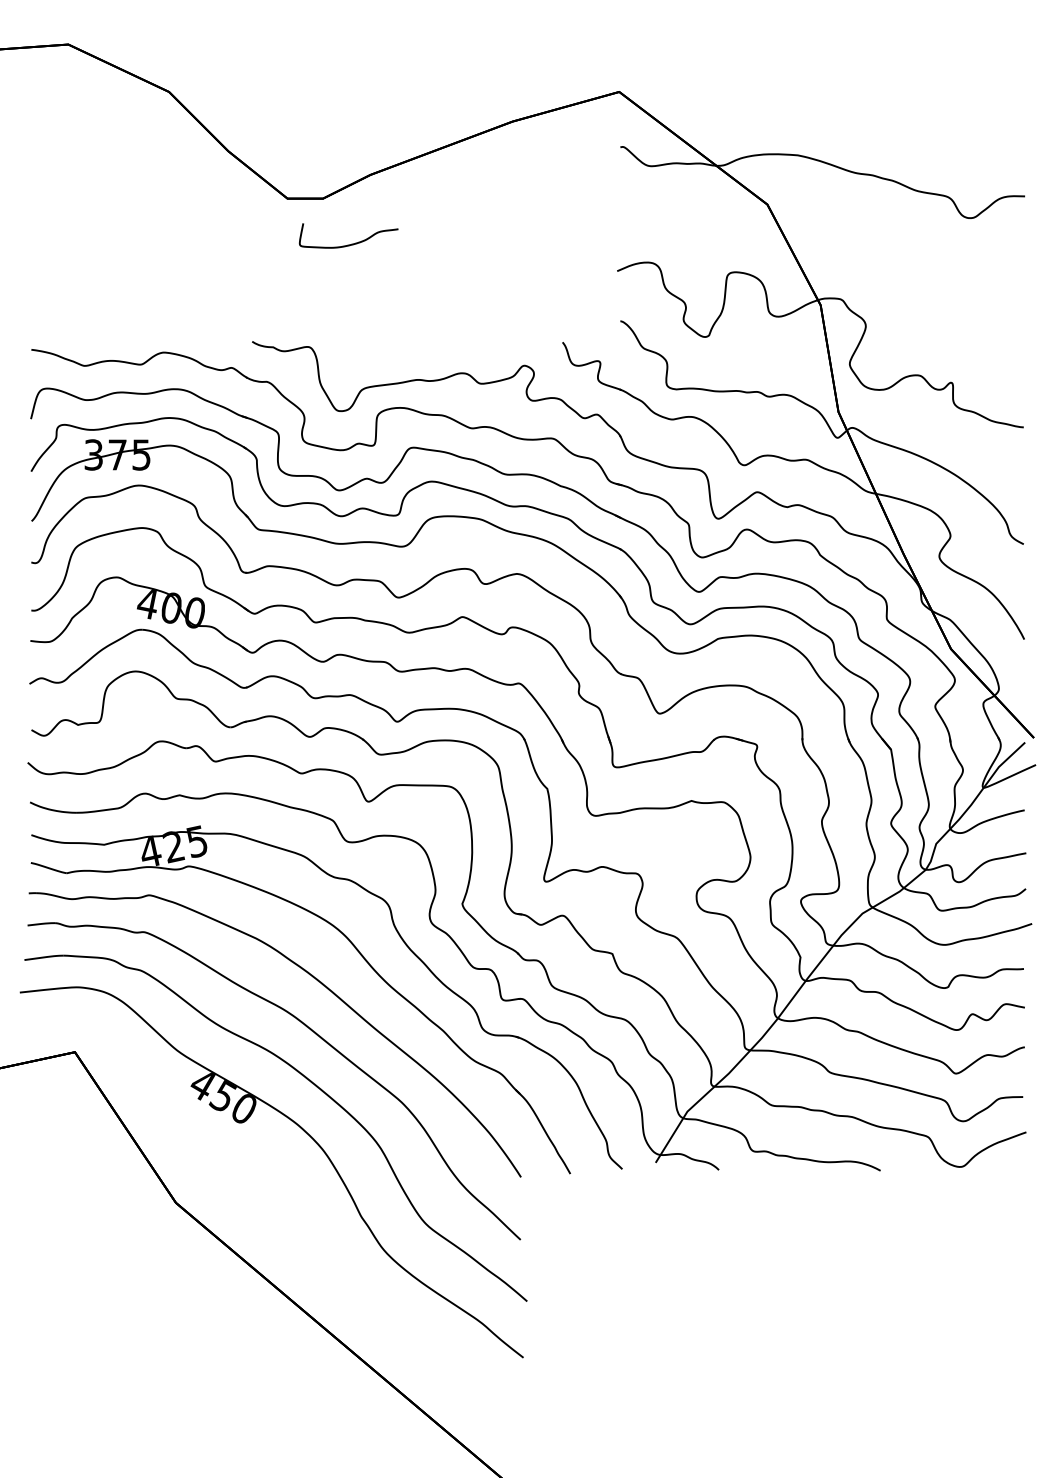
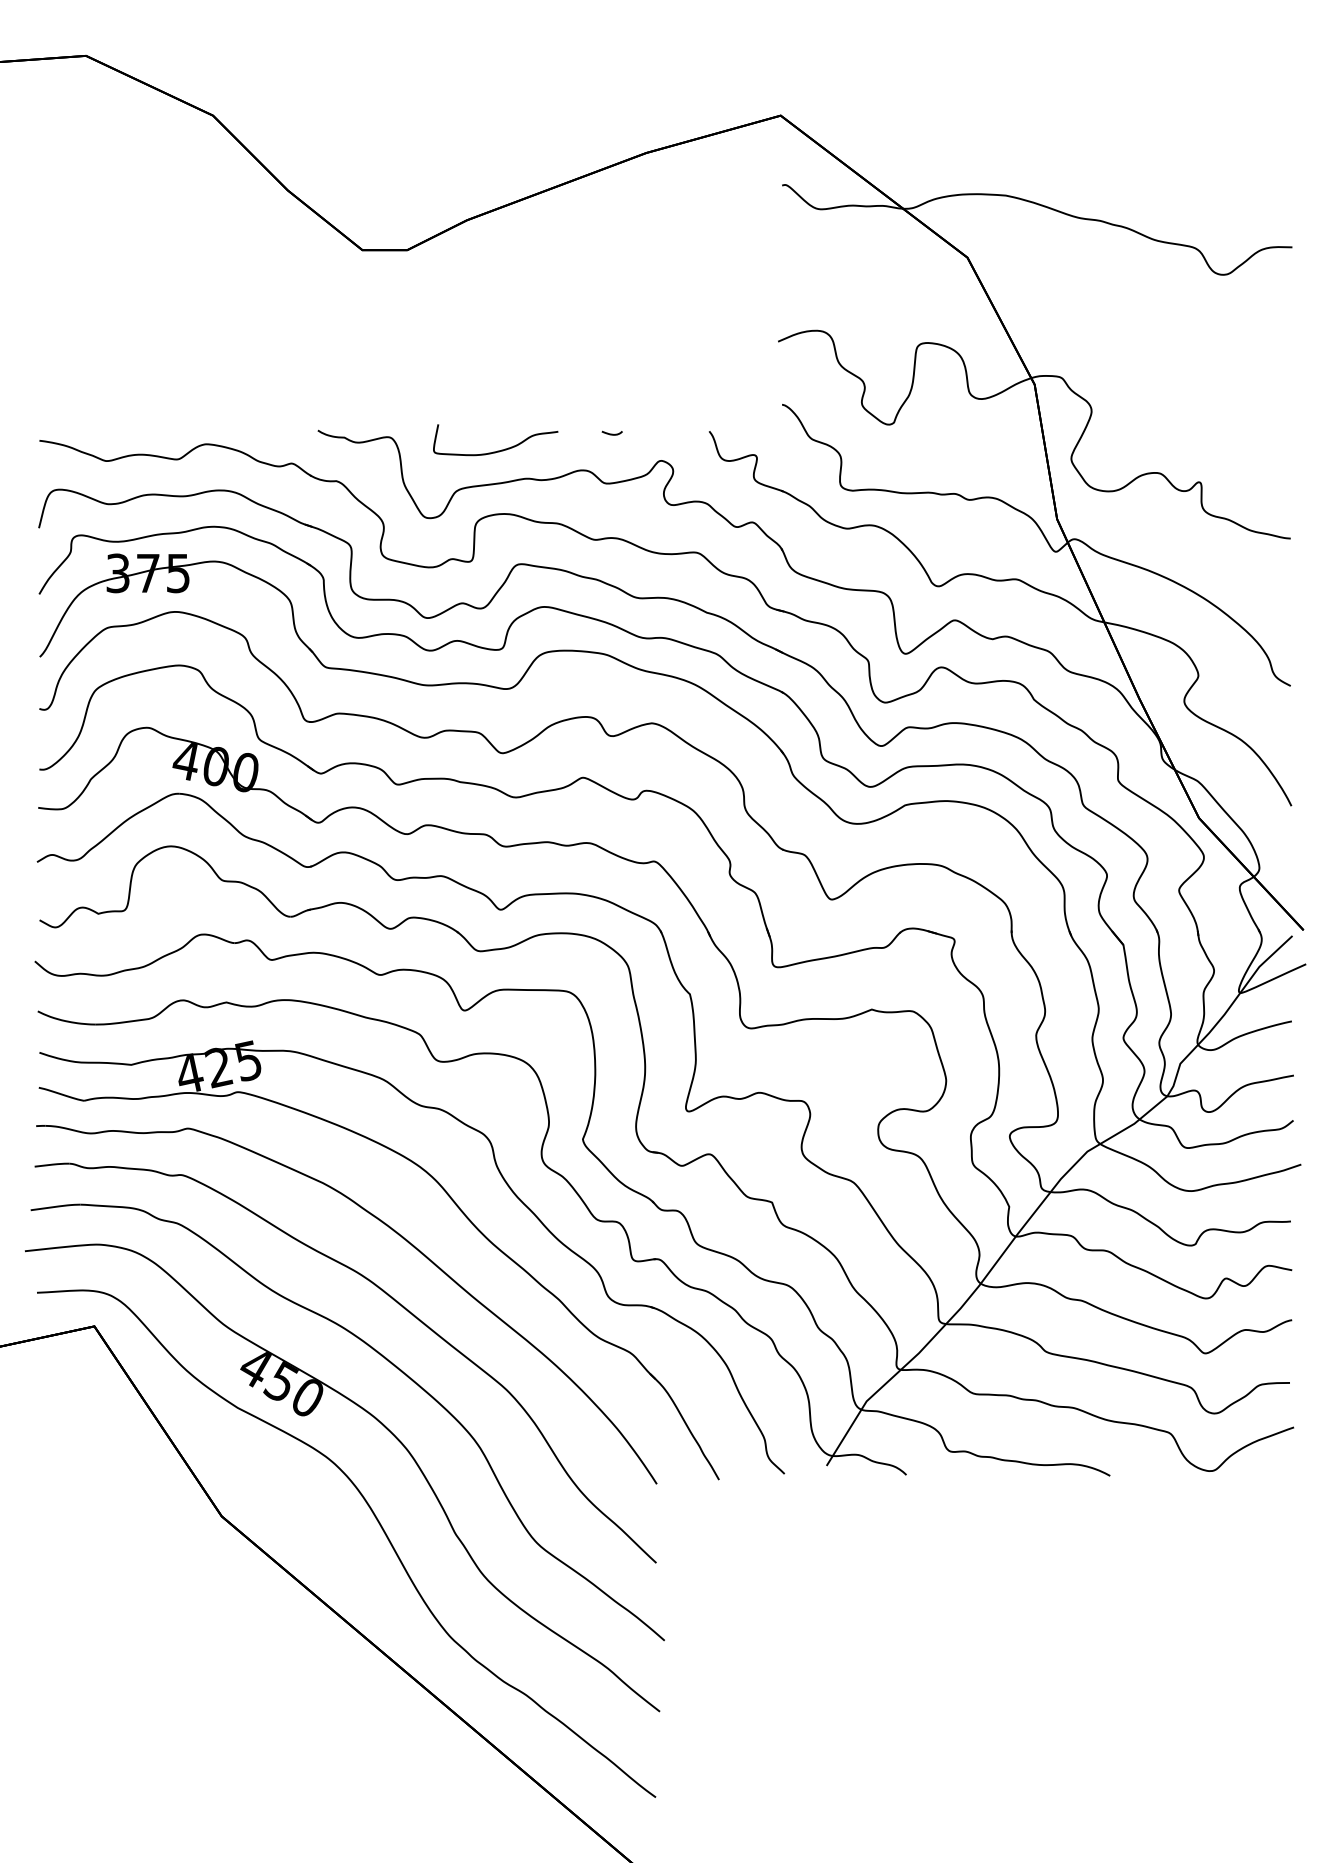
curve: (350, 244) -> (497, 450), moved
curve: (485, 344) -> (611, 433), added
curve: (301, 1211) -> (380, 1527), added

